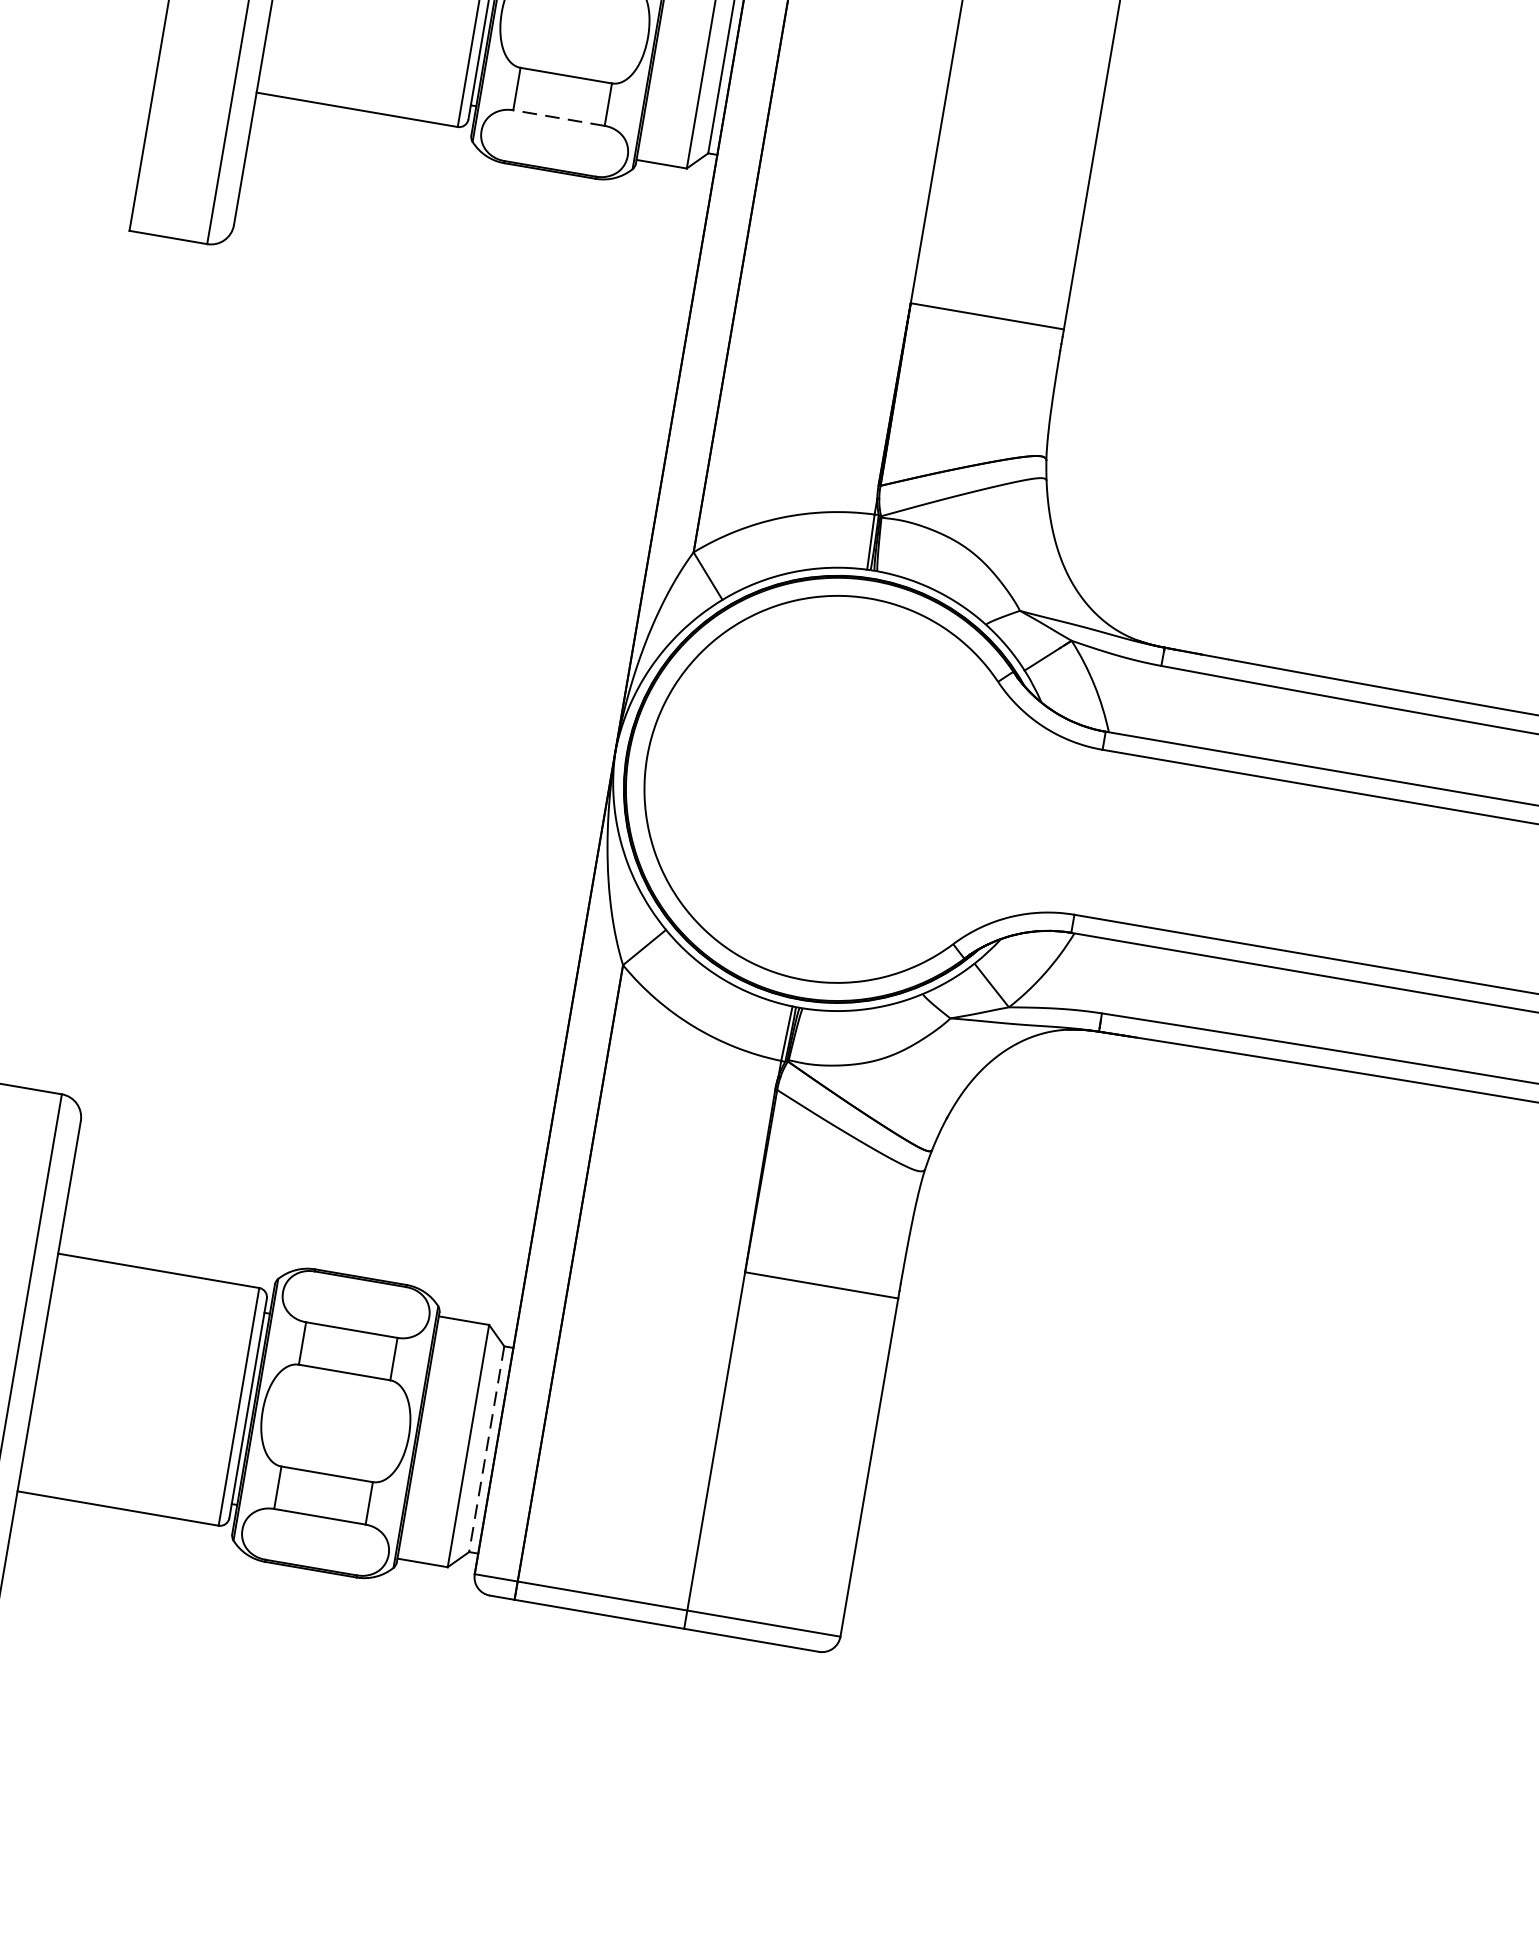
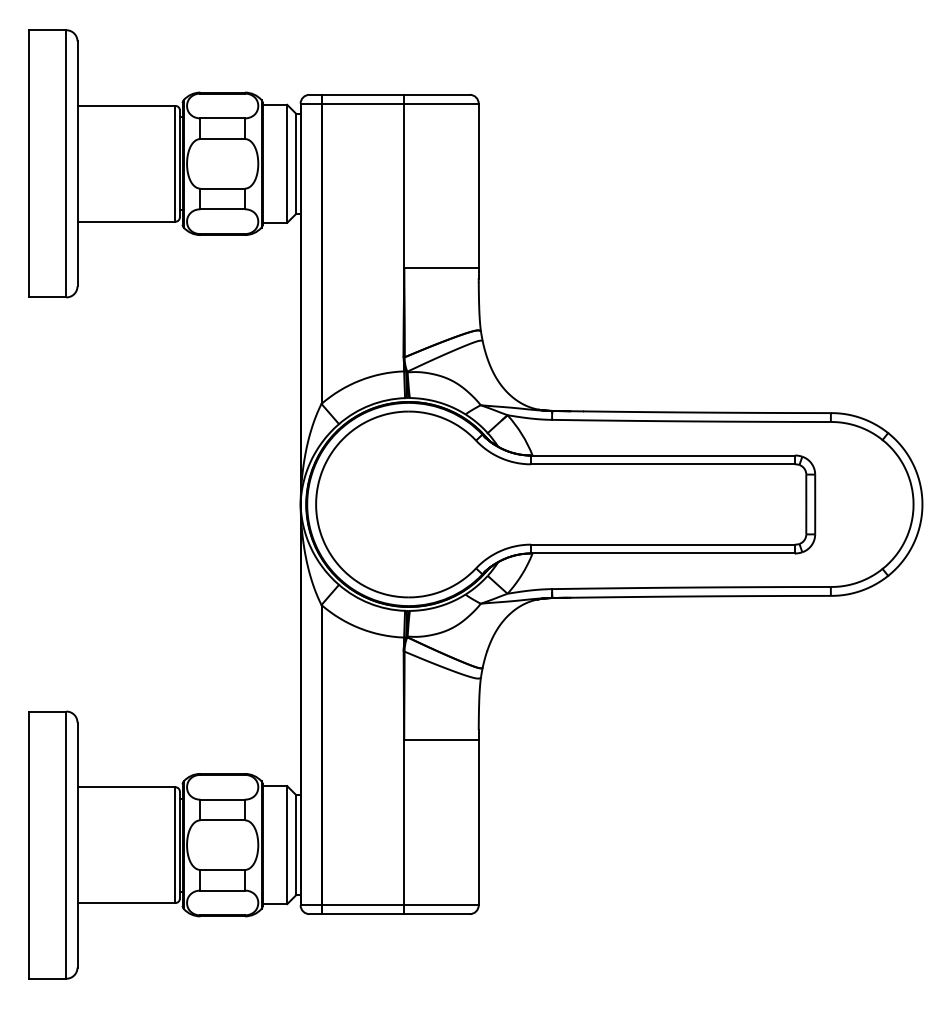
line: (558, 118) -> (222, 209), dashed -> solid
line: (487, 1450) -> (296, 845), dashed -> solid

